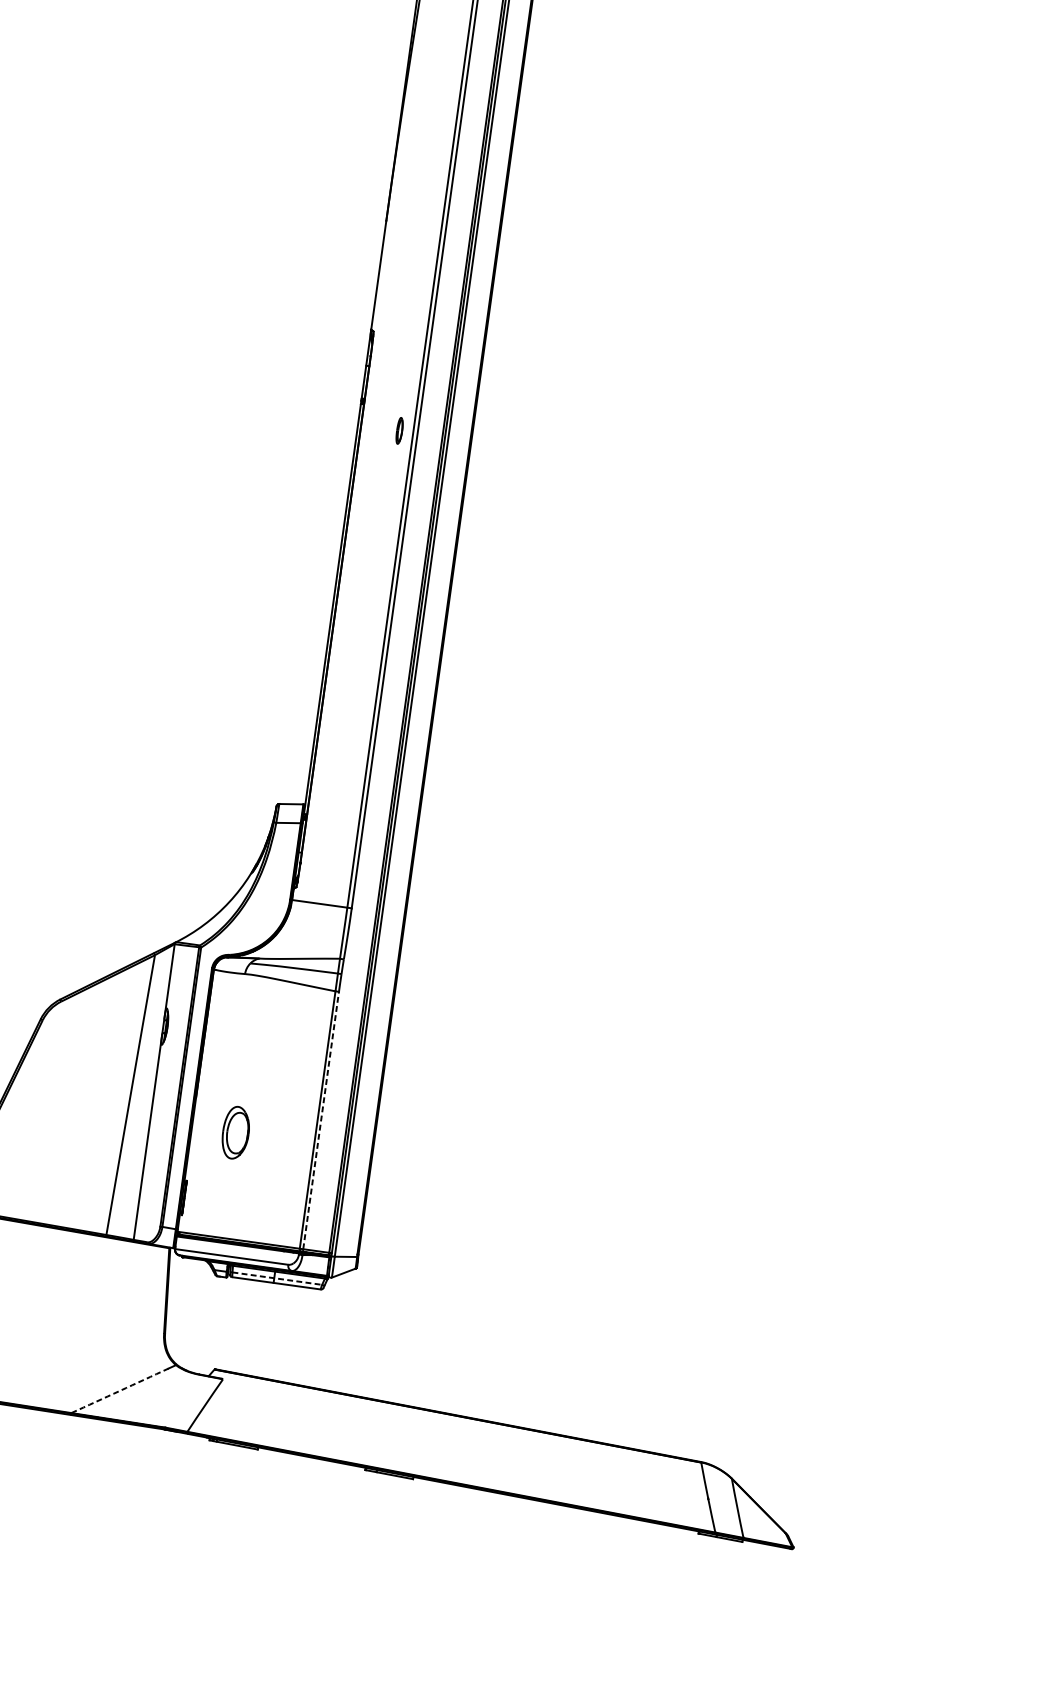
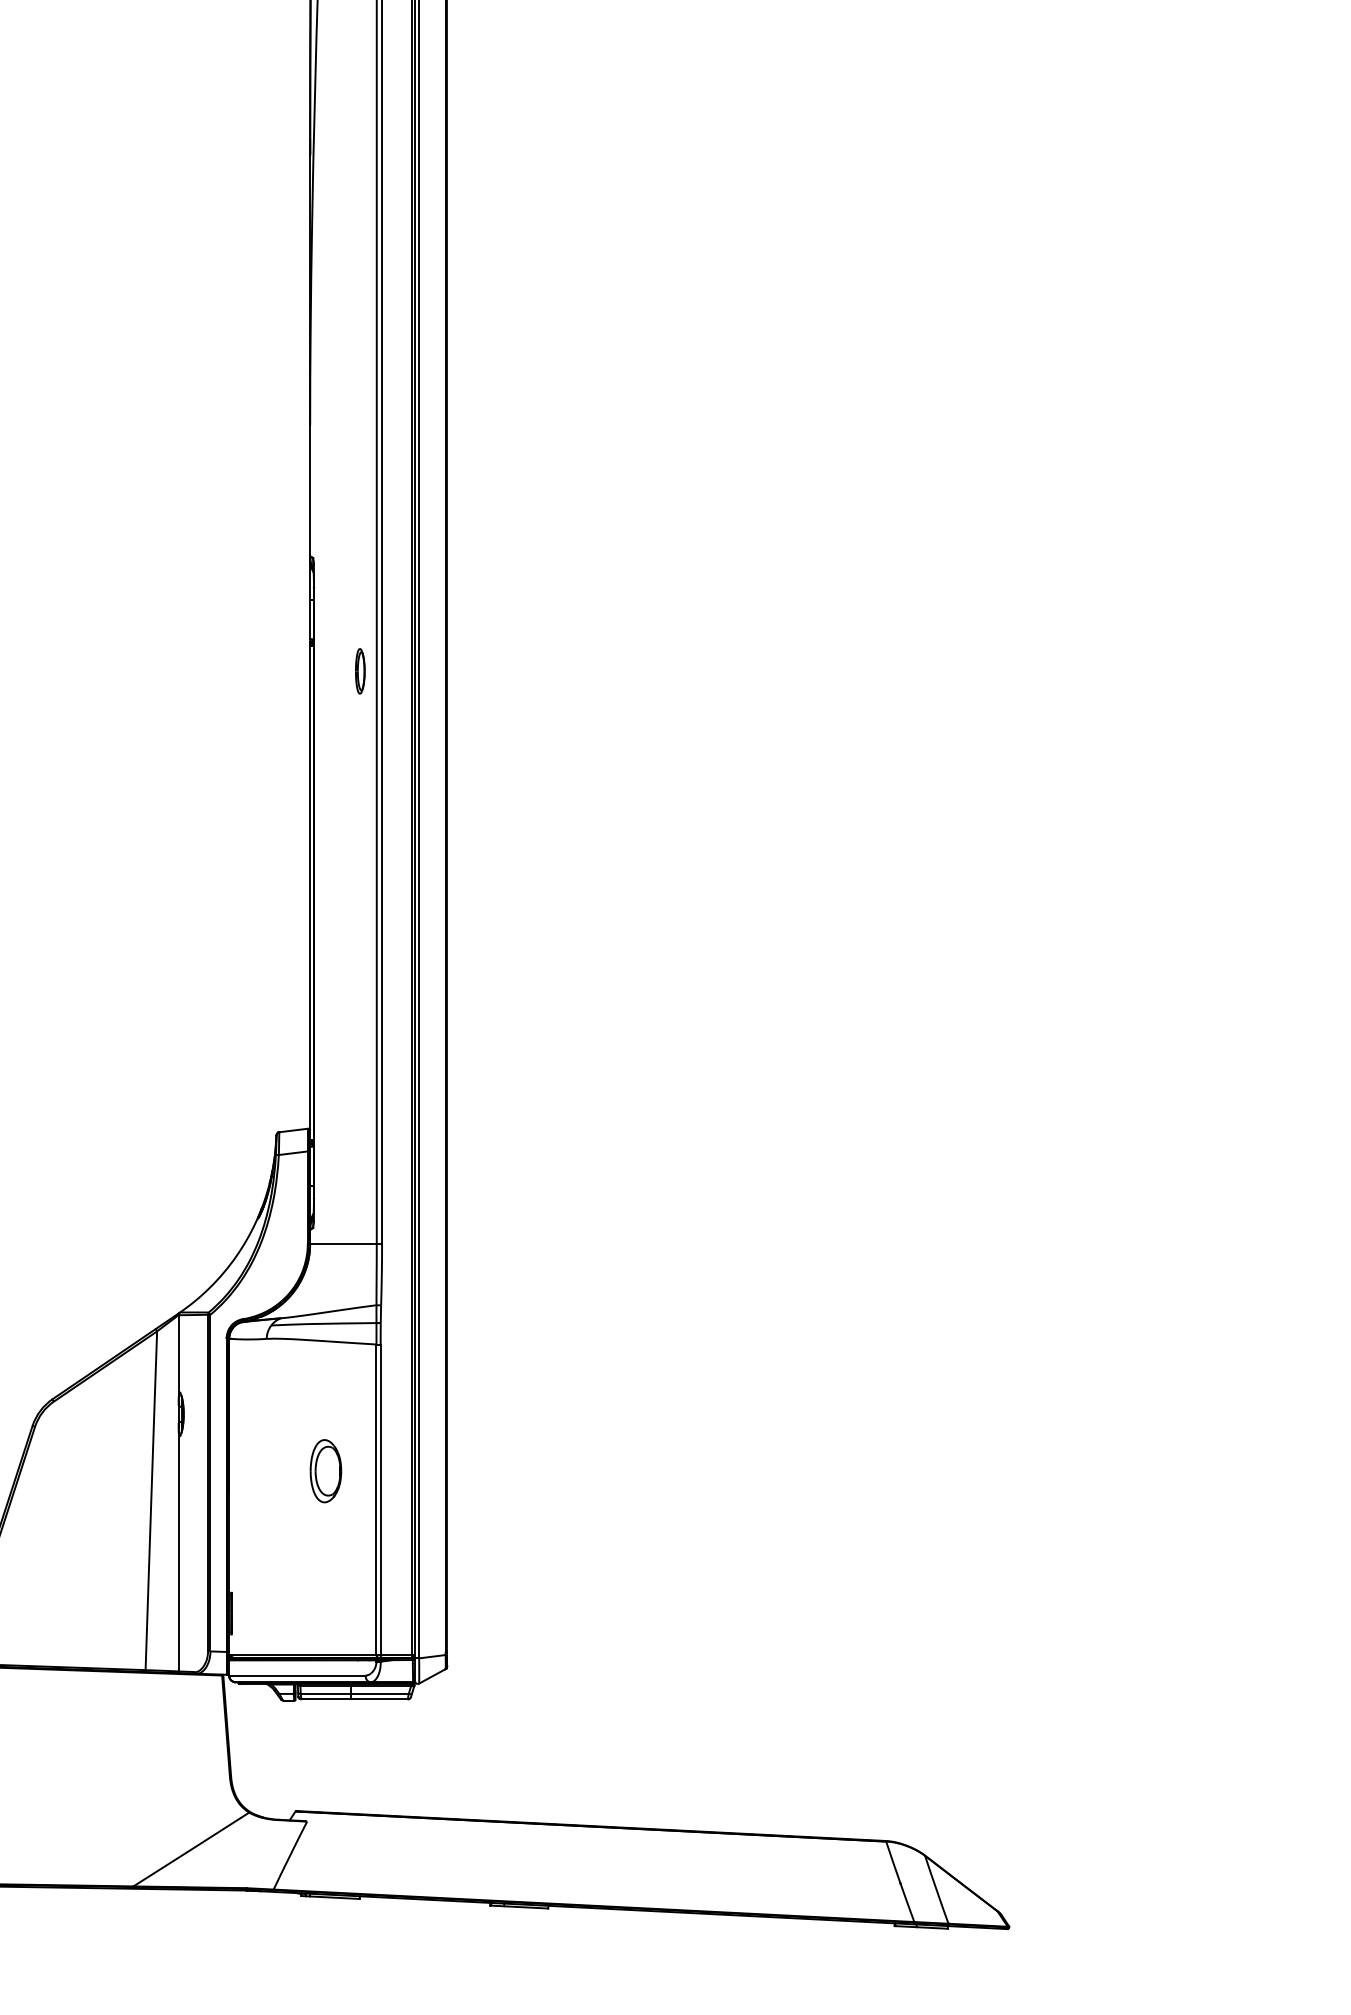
part: (399, 431) -> (360, 671), size x1.43
line: (320, 1120) -> (380, 1499), dashed -> solid
part: (235, 1133) -> (325, 1471), moved
line: (277, 1278) -> (355, 1693), dashed -> solid
arc: (120, 1391) -> (187, 1852), dashed -> solid

